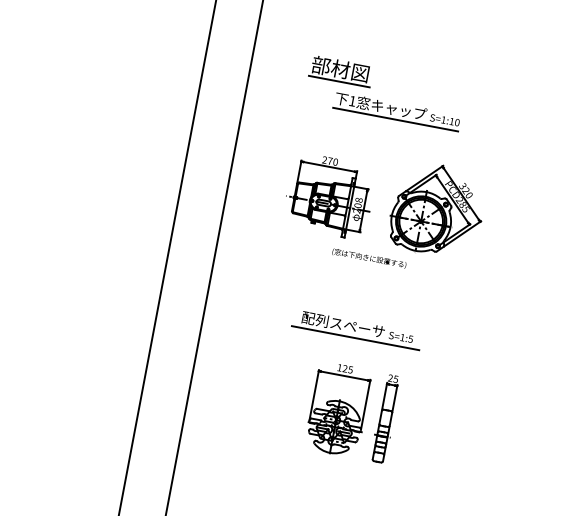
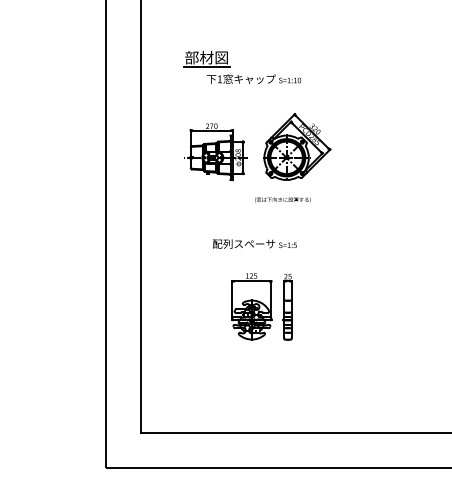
line: (395, 119) -> (253, 86), removed
text: (369, 257) -> (282, 199), moved
line: (355, 338) -> (254, 252), removed

